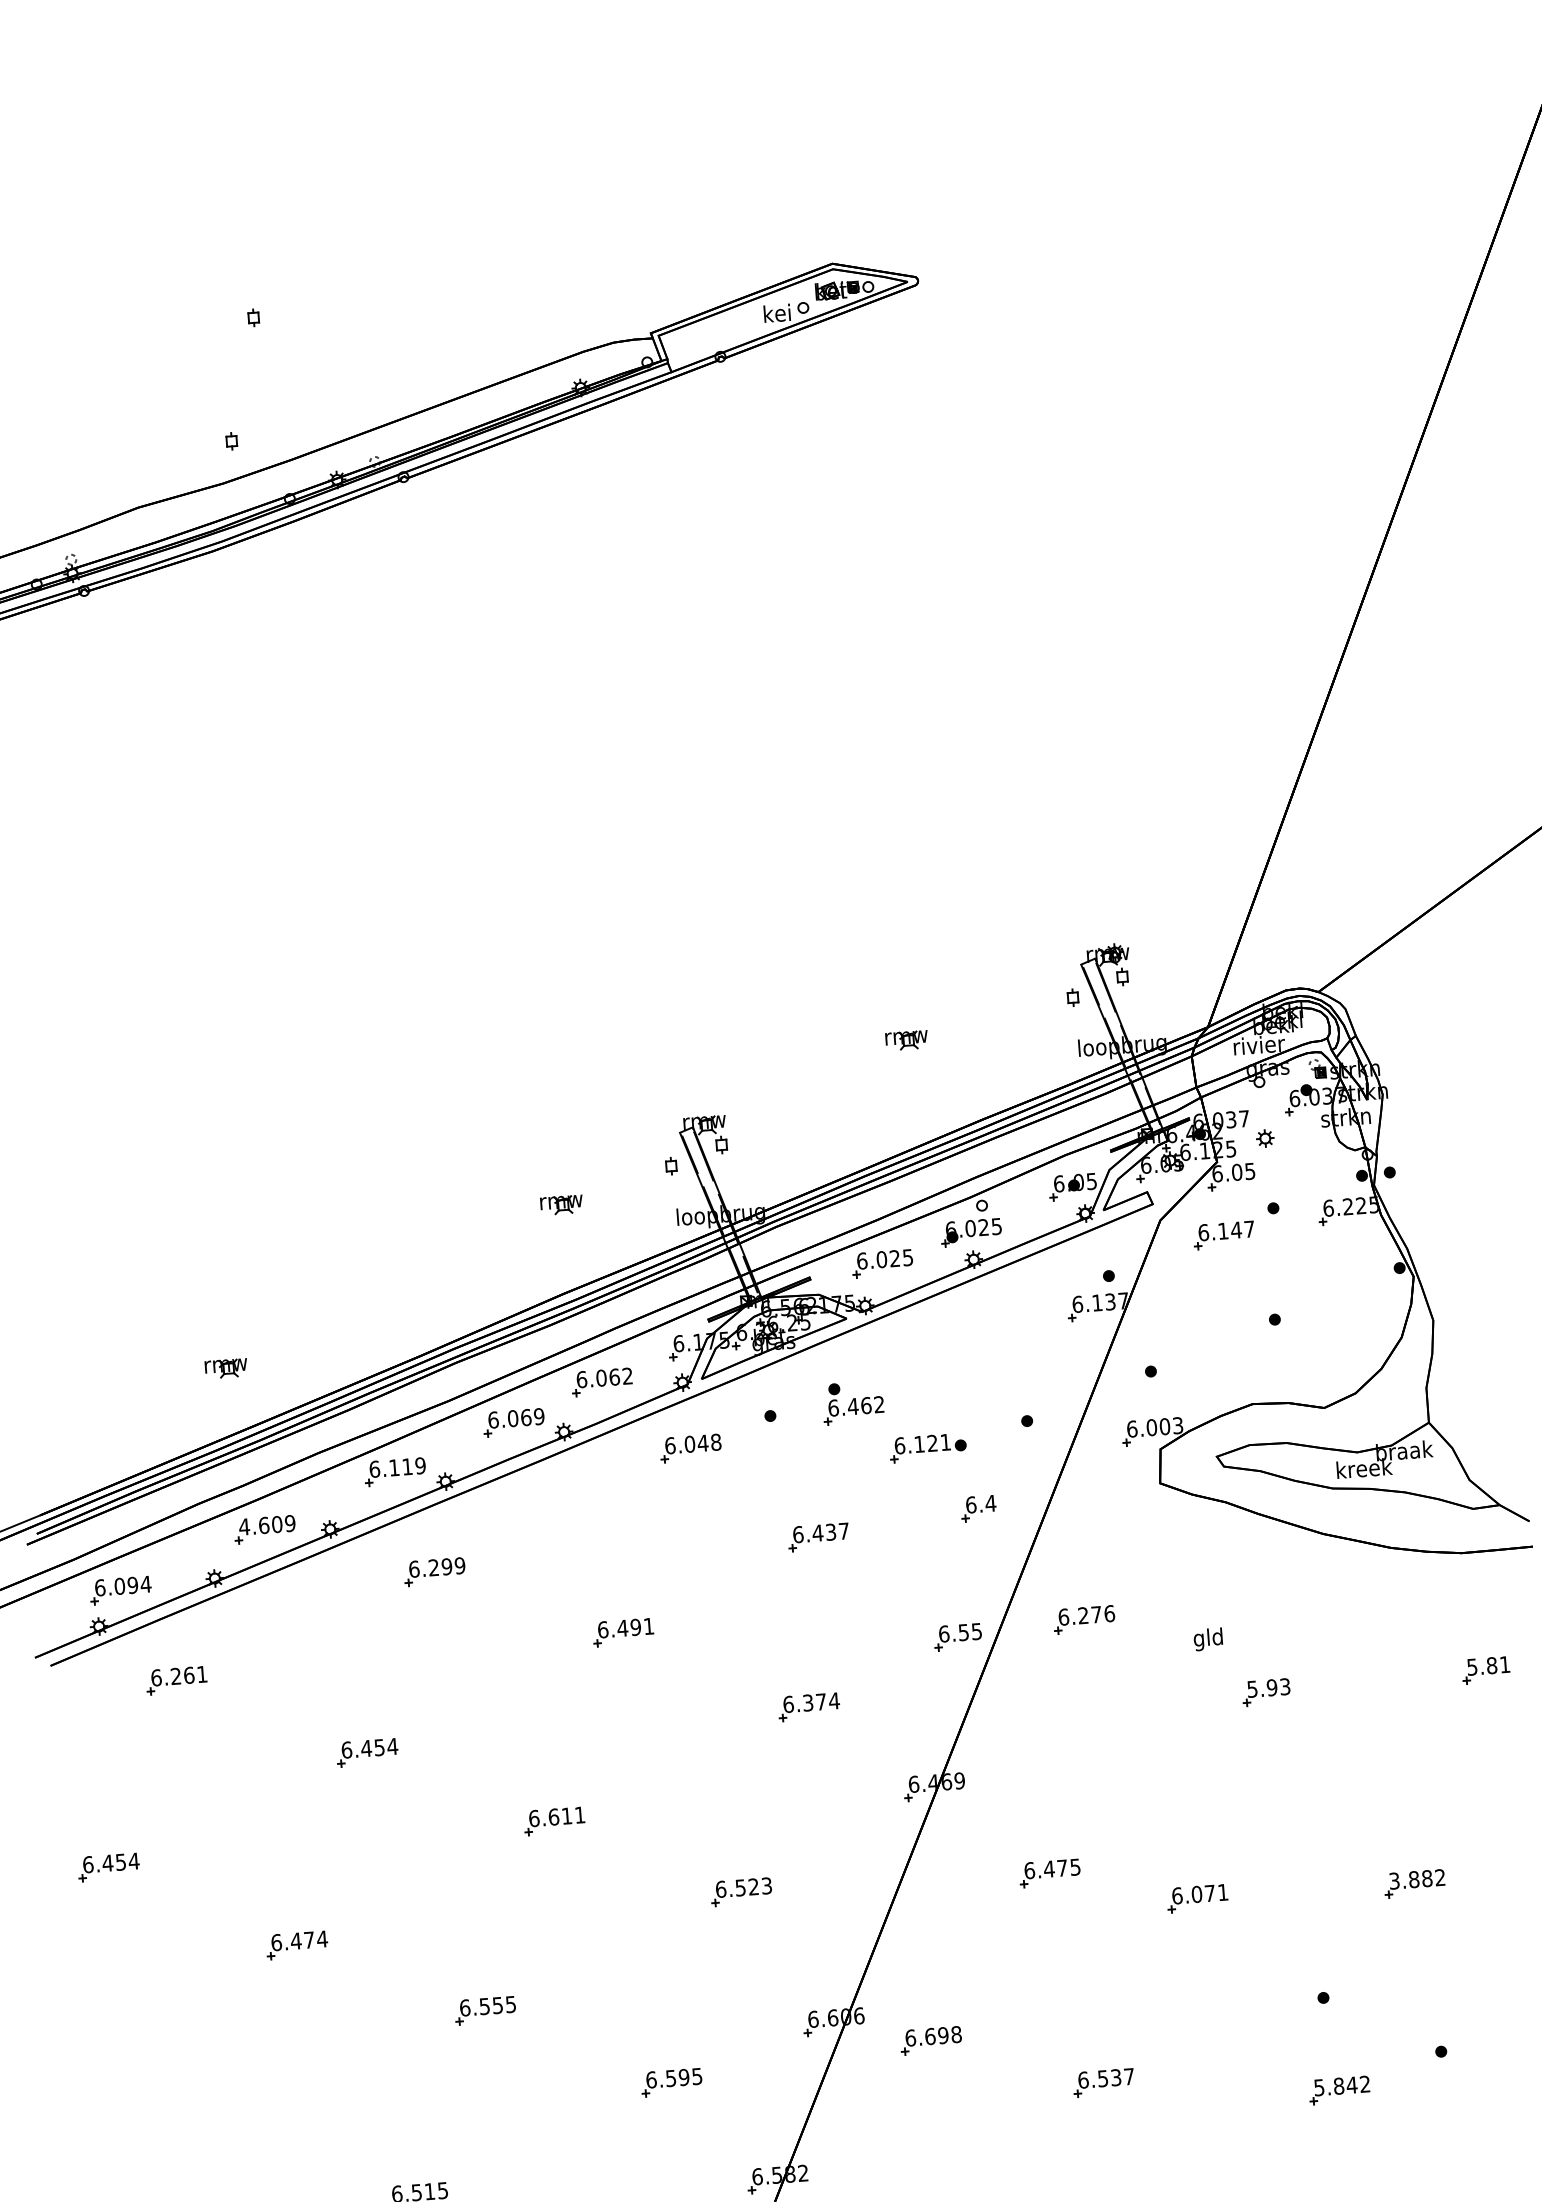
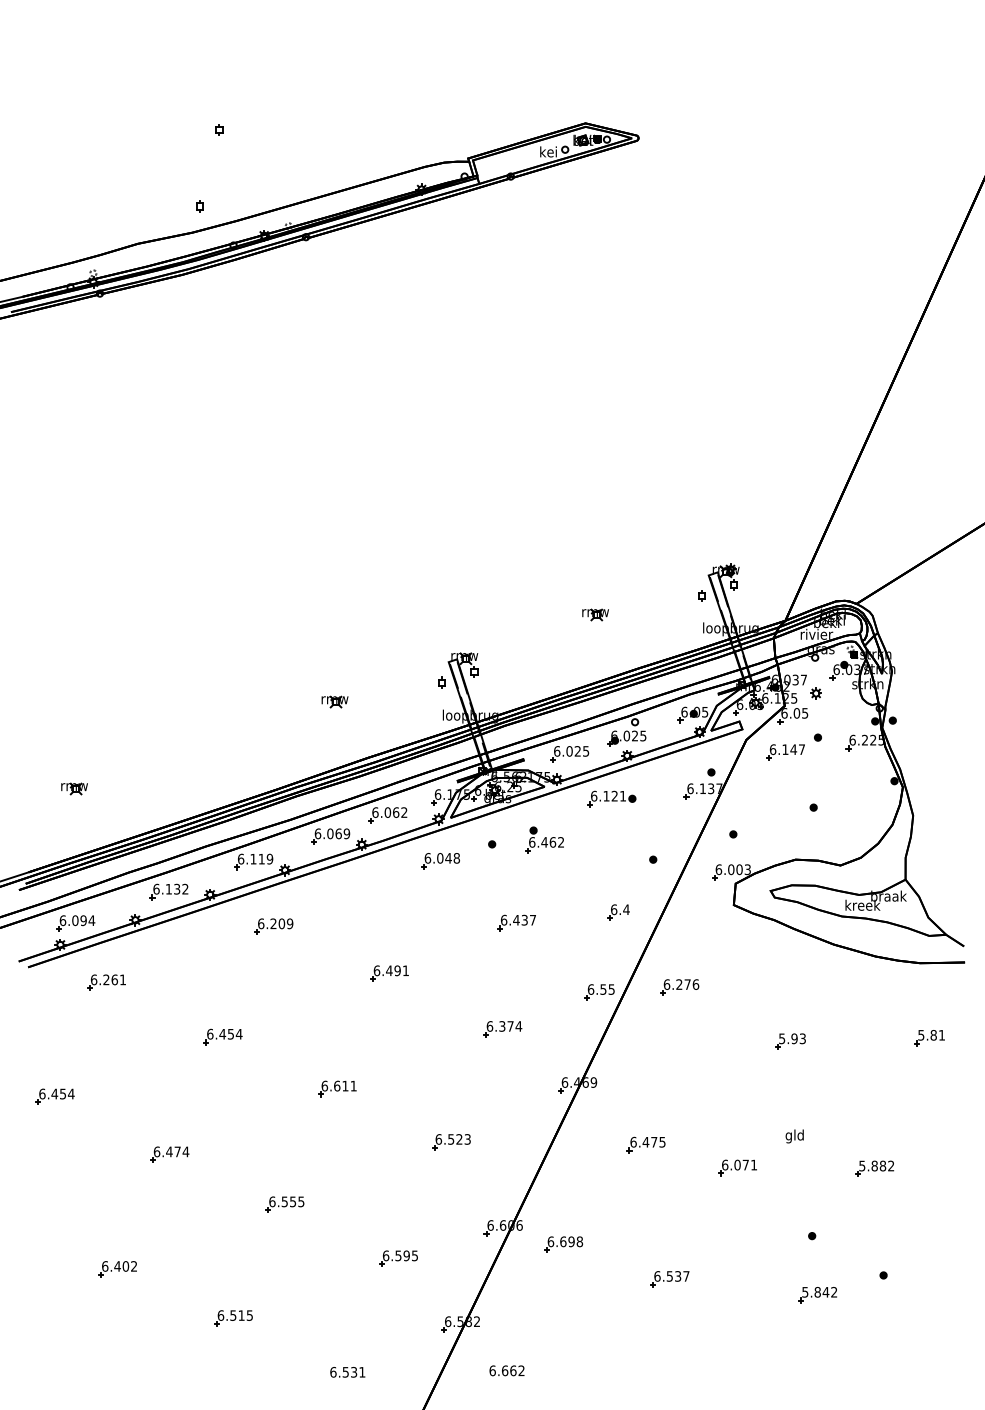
part: (560, 1204) -> (334, 701), moved
part: (226, 1368) -> (74, 788), moved
part: (927, 1447) -> (611, 798), moved
text: (266, 1524) -> (170, 888), 4.609 -> 6.132
text: (446, 1566) -> (281, 923), 6.299 -> 6.209
text: (1207, 1639) -> (794, 1136), moved
text: (1394, 1880) -> (862, 1165), 3.882 -> 5.882
part: (228, 2133) -> (117, 1269), added

